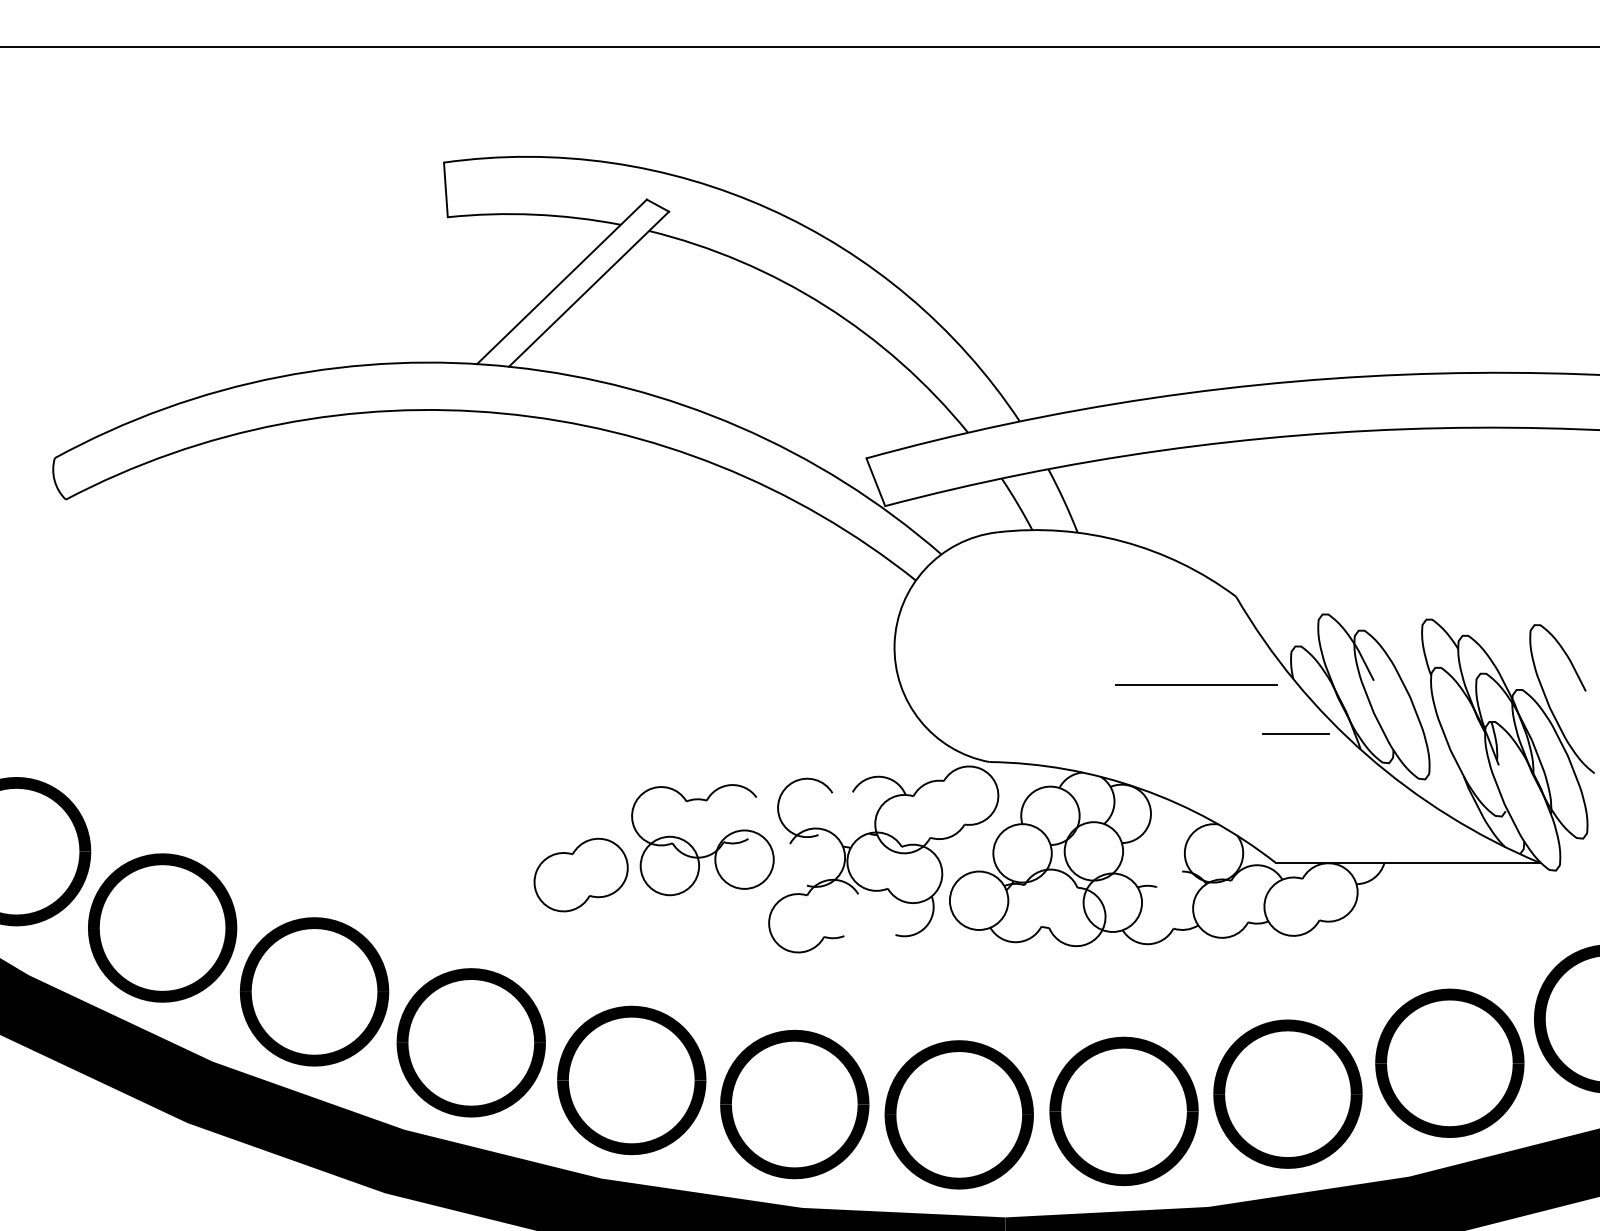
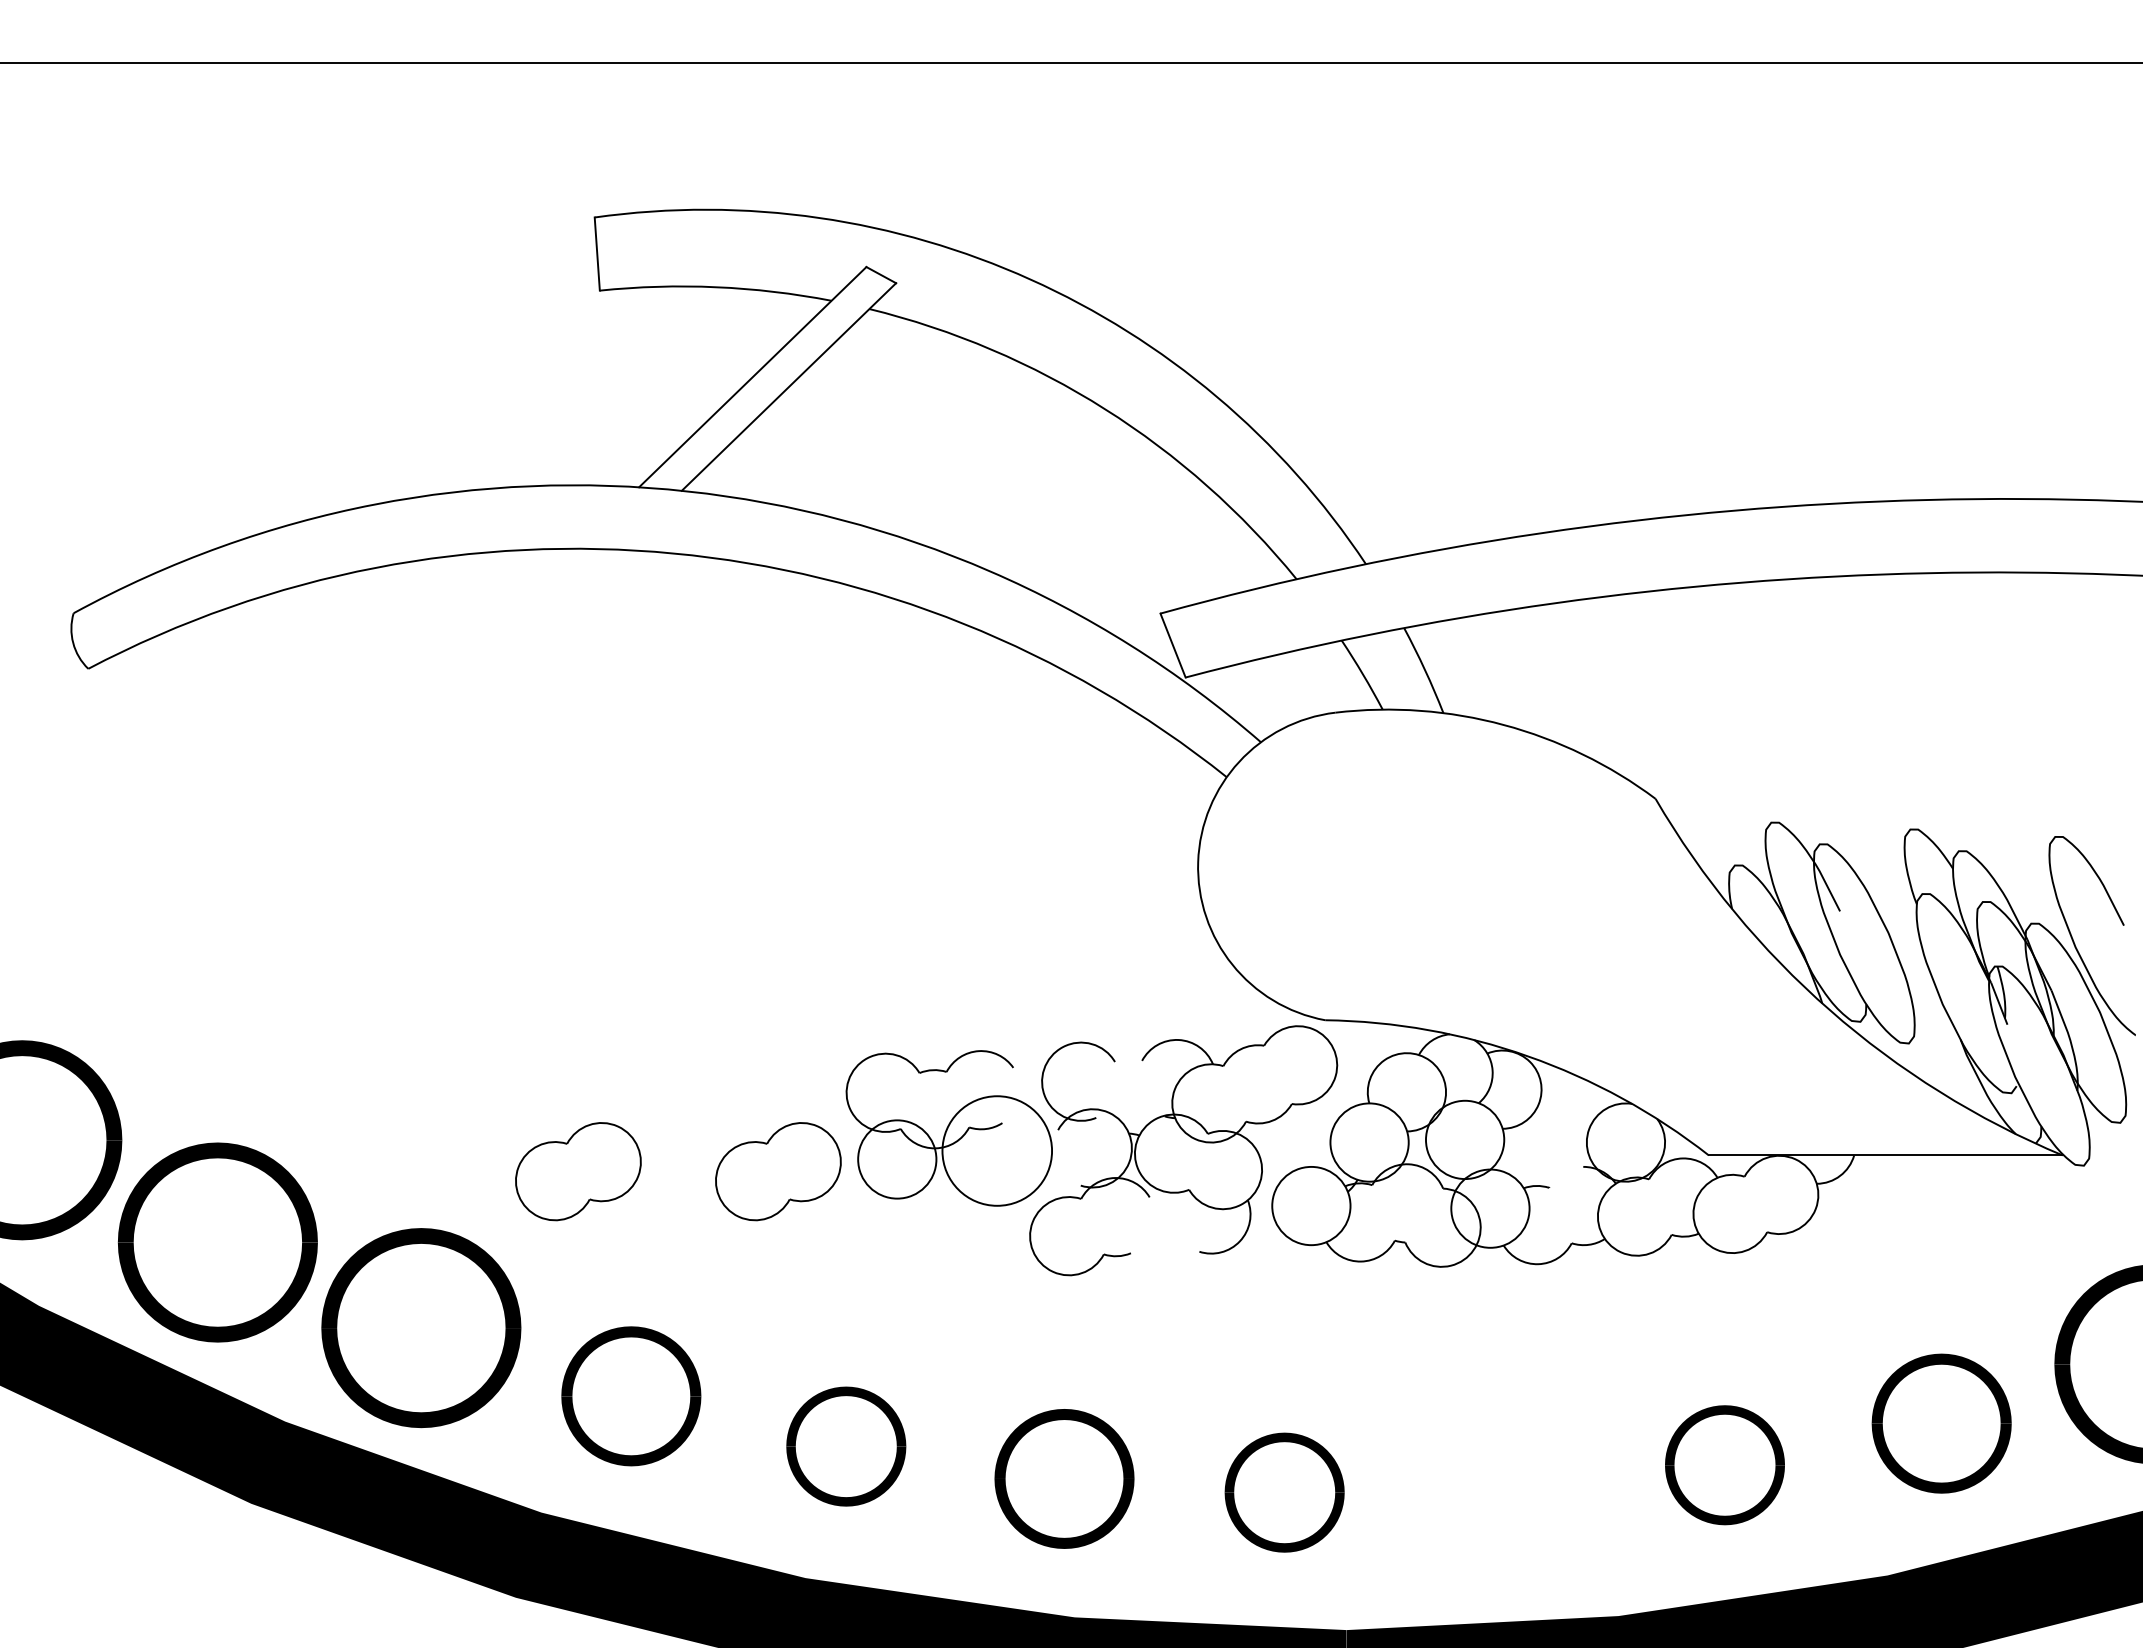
line: (1196, 685) -> (1602, 917), removed
line: (1295, 734) -> (1735, 983), removed
circle: (744, 859) -> (997, 1150), size x1.4
part: (431, 874) -> (578, 1171), added
part: (471, 1042) -> (631, 1396), size x0.7
part: (1449, 1063) -> (1941, 1423), size x0.7
part: (631, 1080) -> (846, 1446), size x0.6
part: (1287, 1094) -> (1724, 1465), size x0.6
part: (794, 1104) -> (1064, 1478), size x0.7
part: (1124, 1111) -> (1505, 1488), removed
part: (959, 1114) -> (1284, 1492), size x0.6

